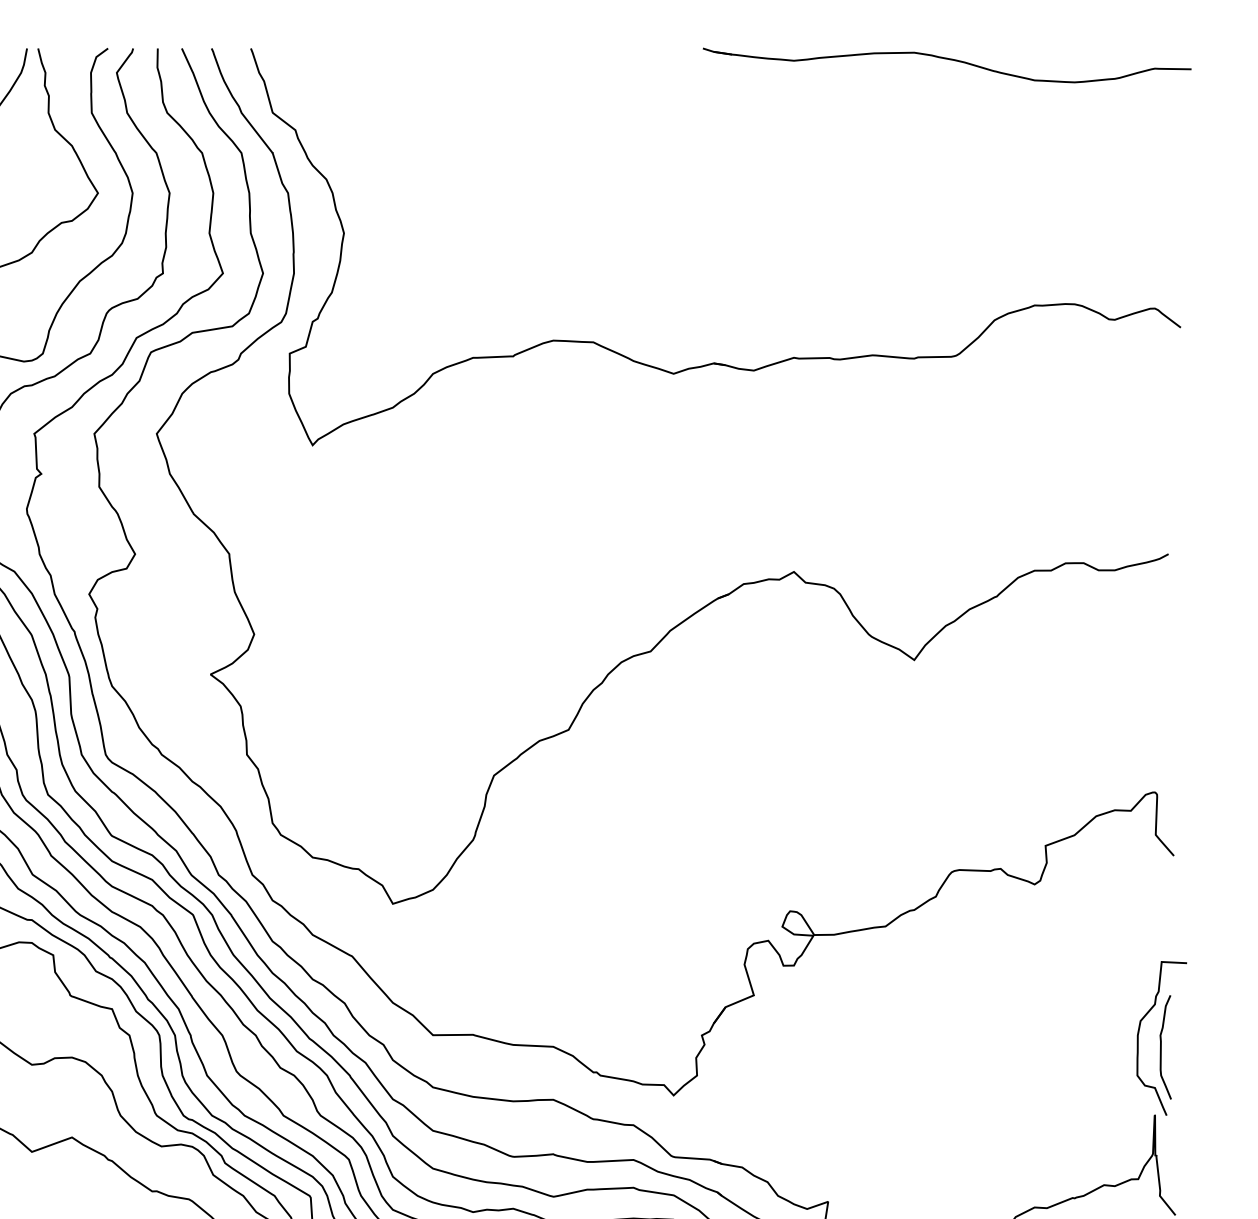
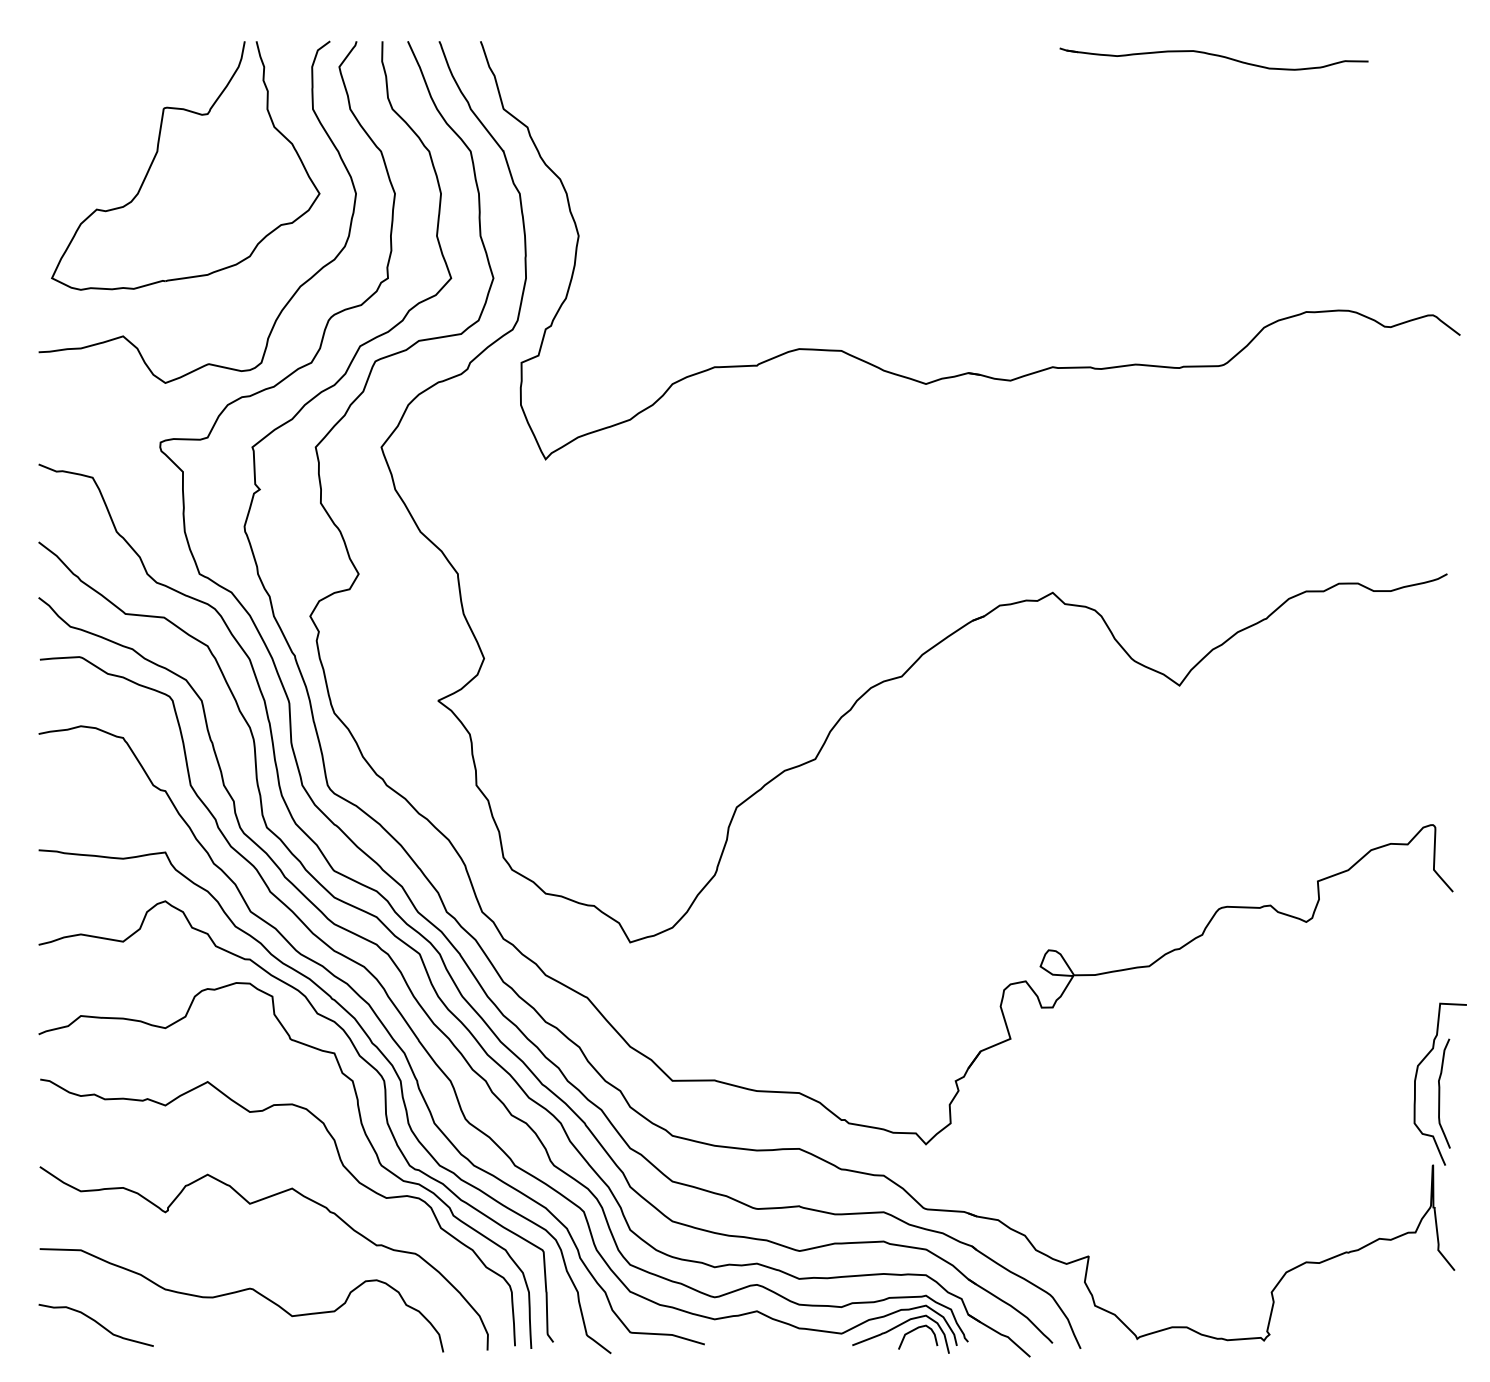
part: (946, 64) -> (1213, 58), size x0.6

